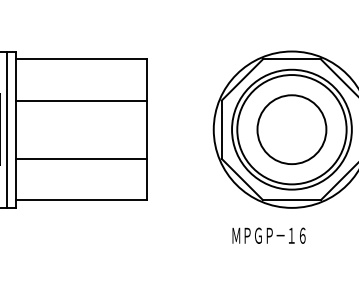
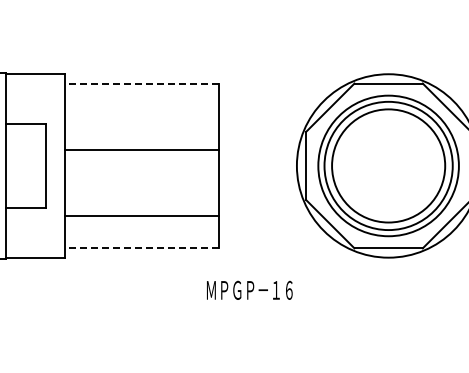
line: (81, 59) -> (141, 83), solid -> dashed
line: (81, 100) -> (141, 149), moved
line: (7, 129) -> (54, 165), removed
circle: (291, 129) -> (388, 165), size x1.4
line: (81, 159) -> (141, 216), moved
line: (81, 200) -> (141, 248), solid -> dashed
text: (268, 235) -> (249, 289), moved

